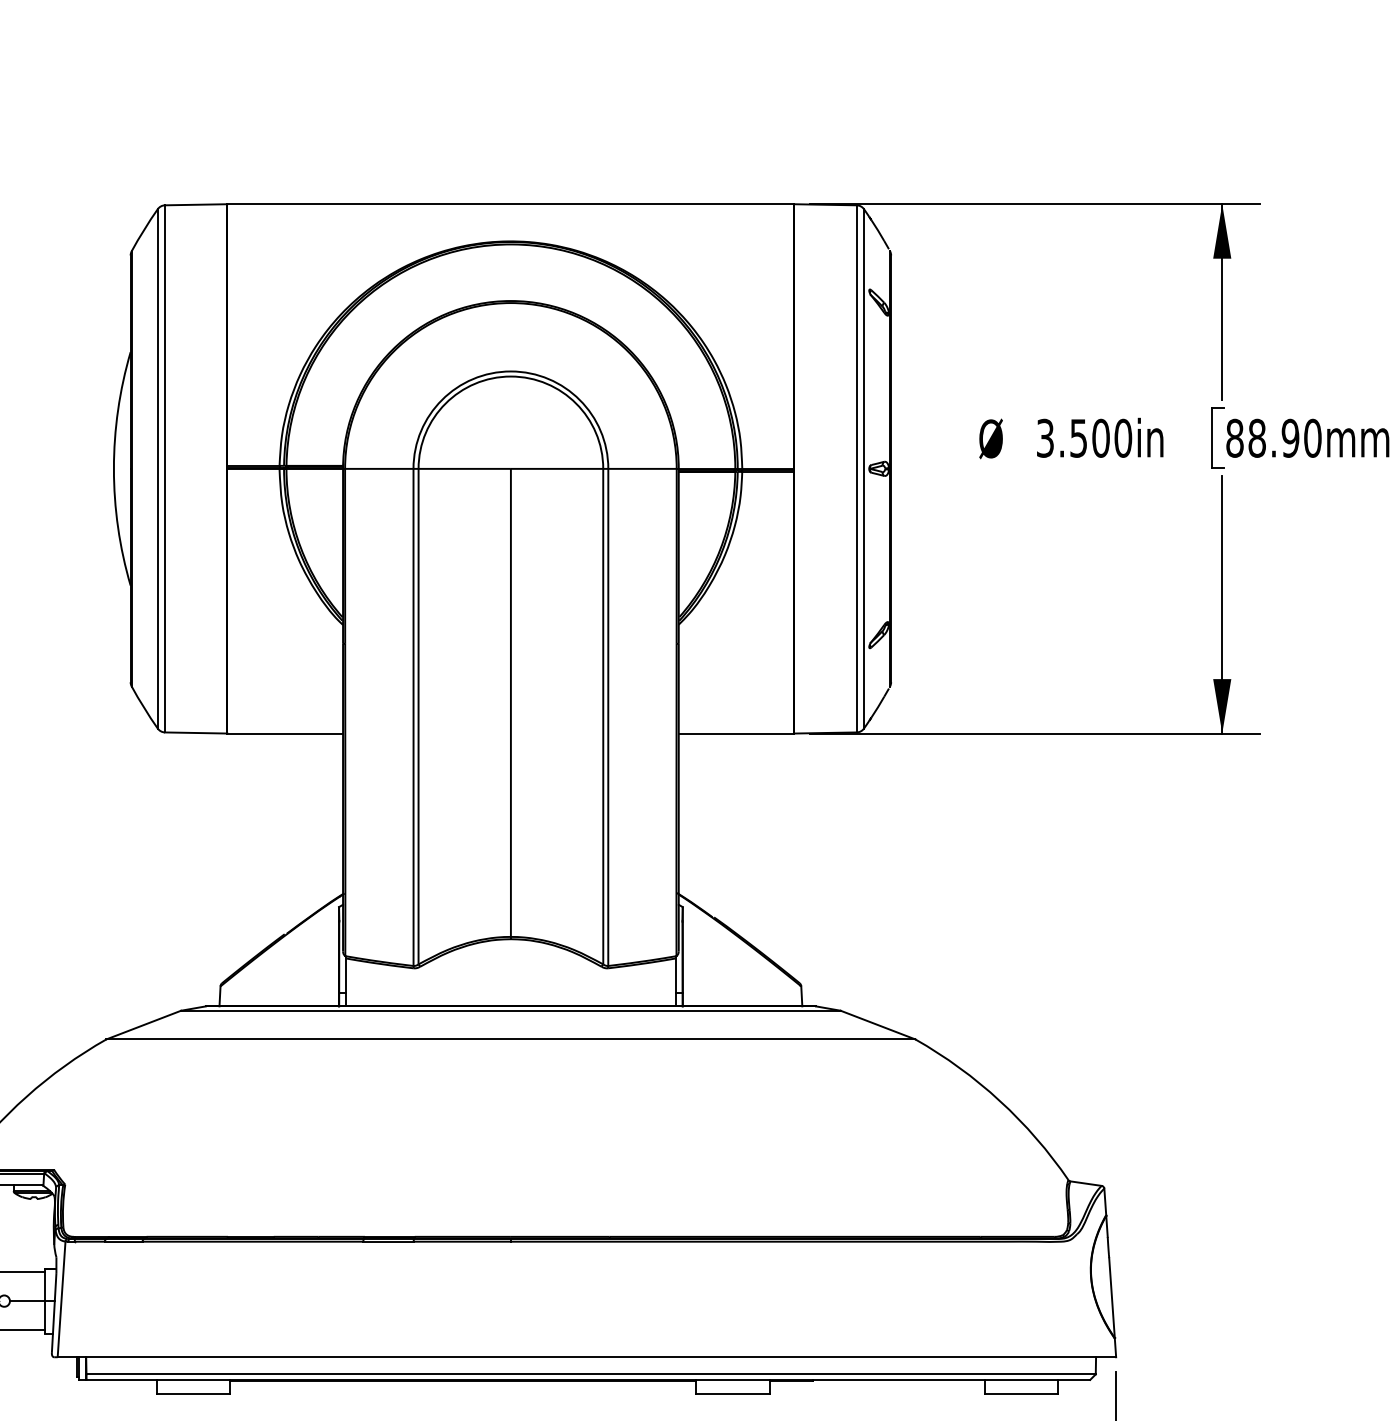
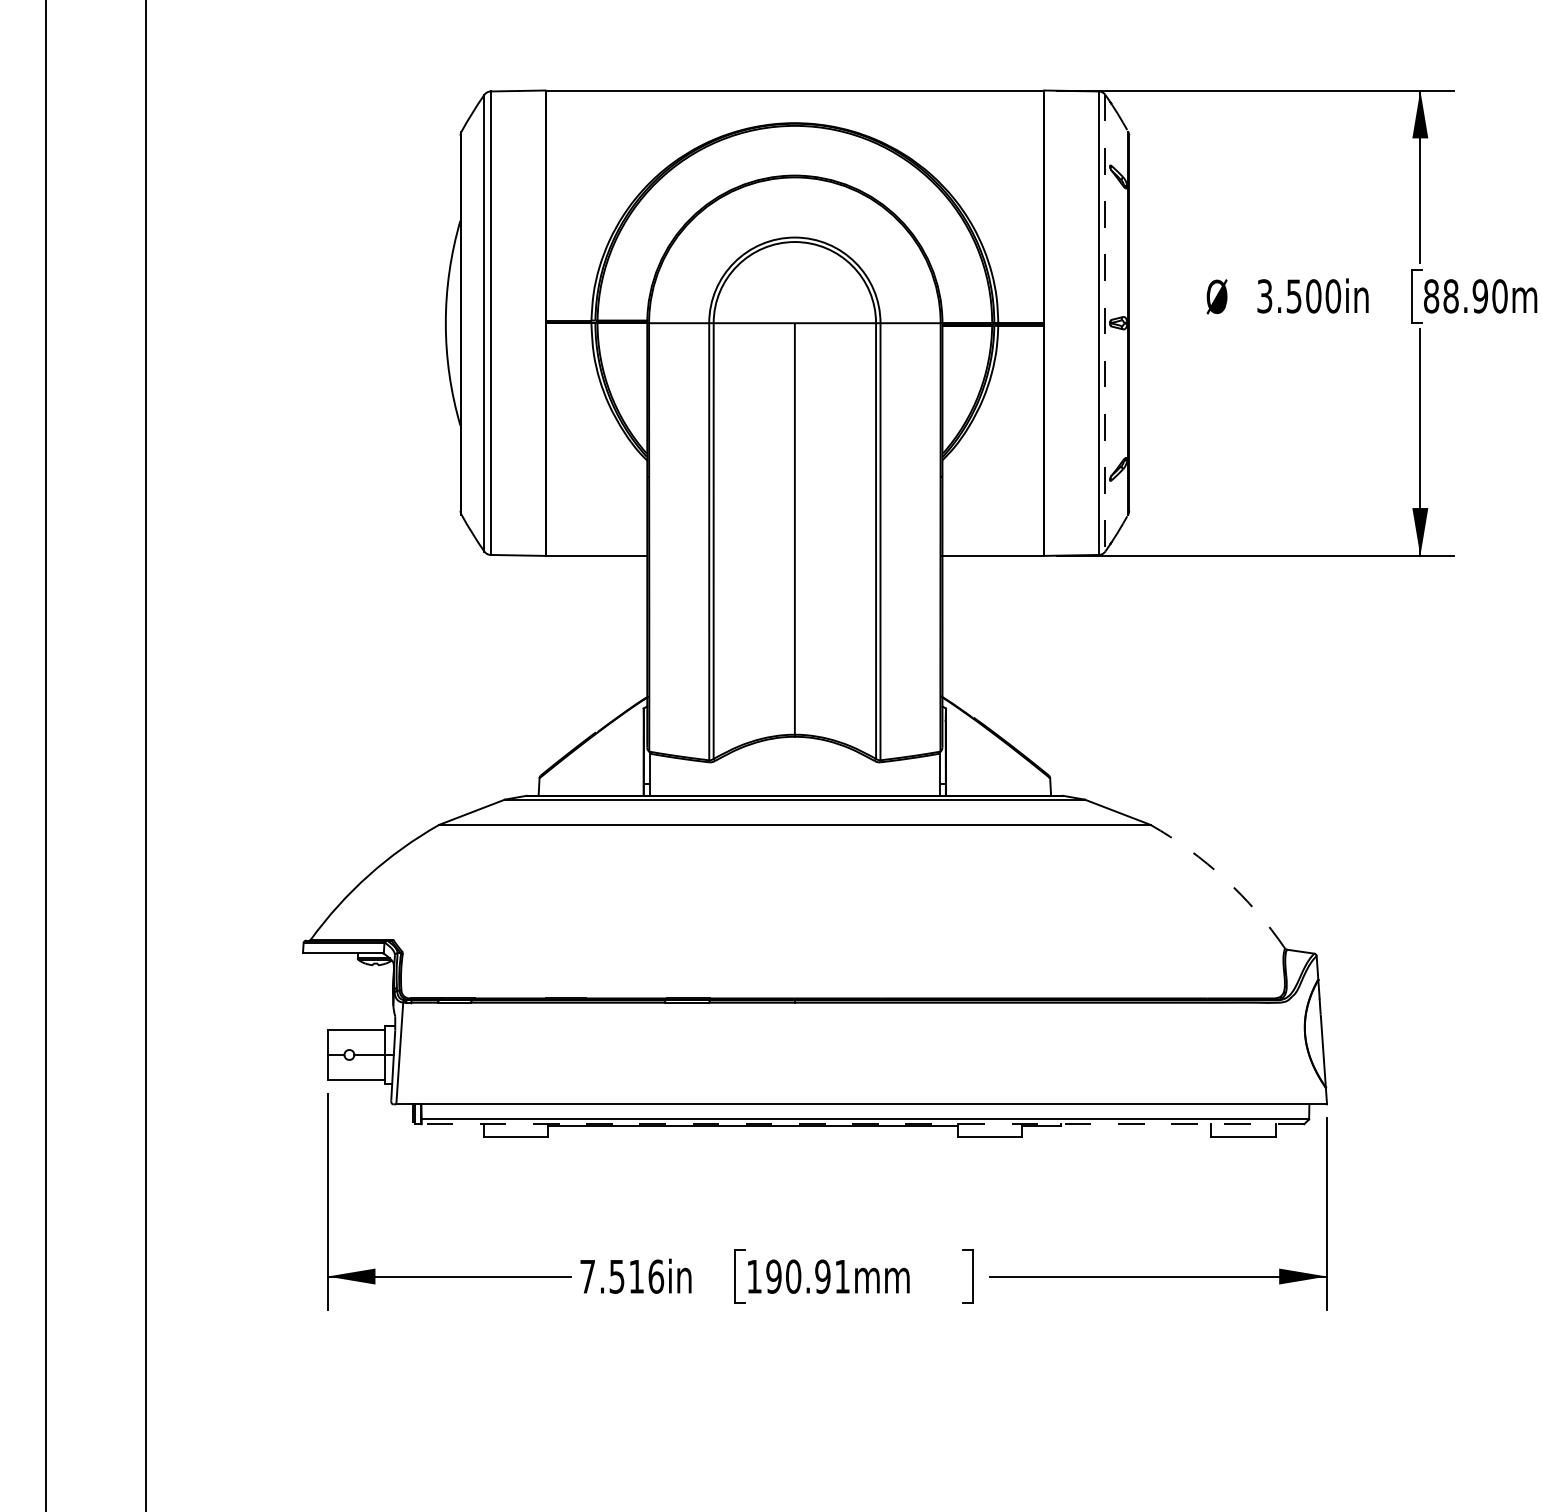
line: (864, 469) -> (1105, 323), solid -> dashed
arc: (999, 1101) -> (1224, 879), solid -> dashed
line: (587, 1380) -> (862, 1124), solid -> dashed

